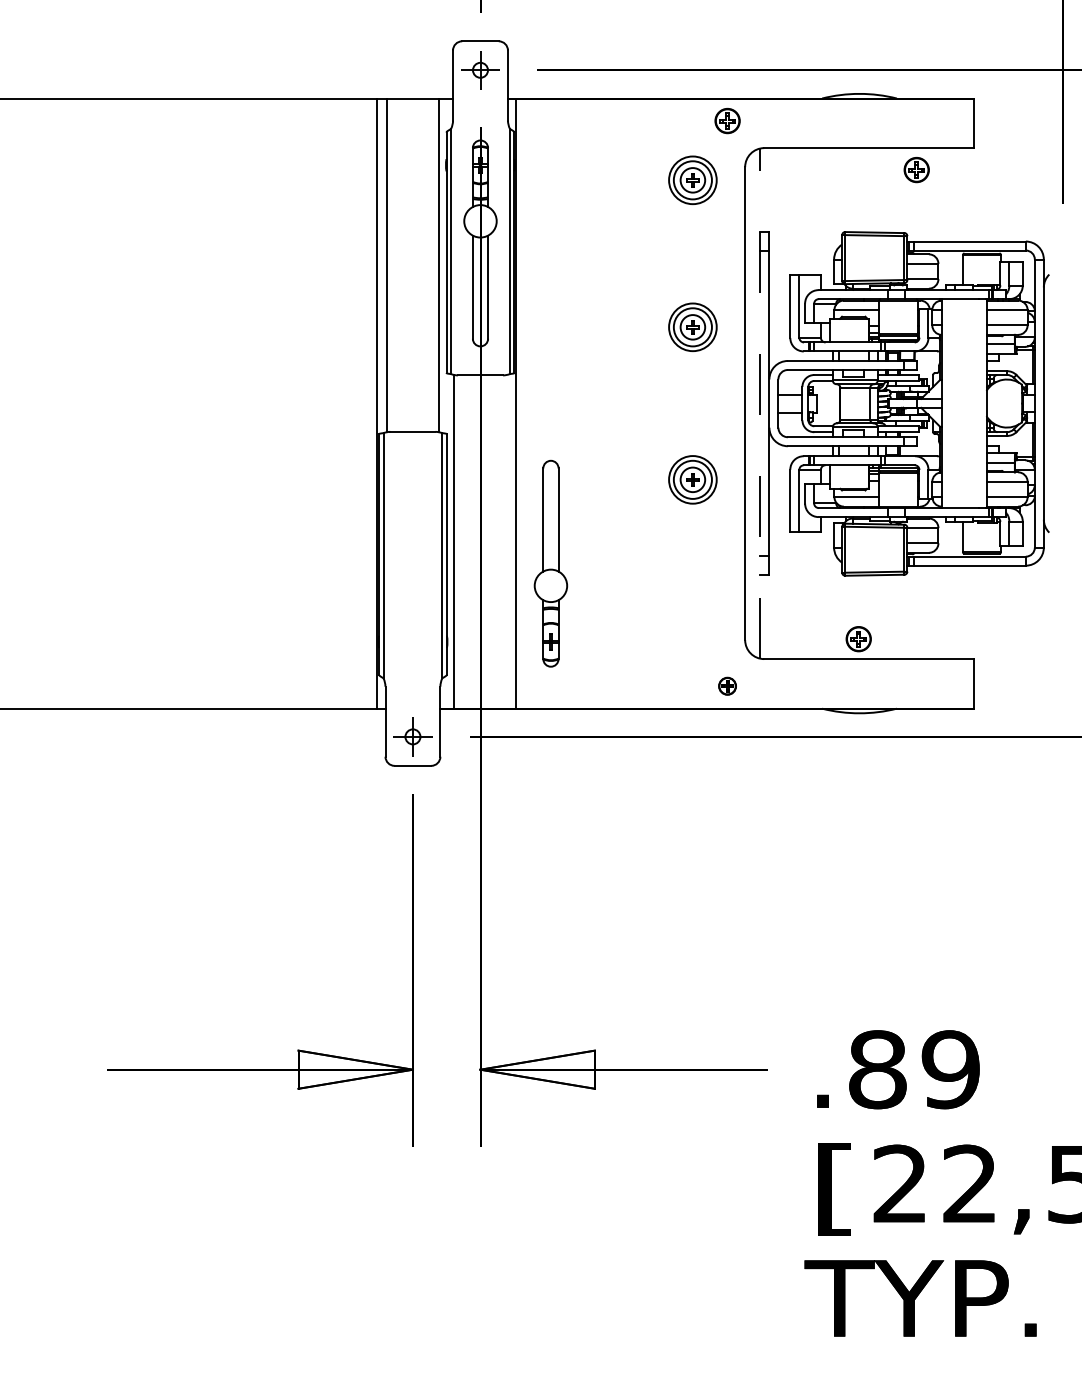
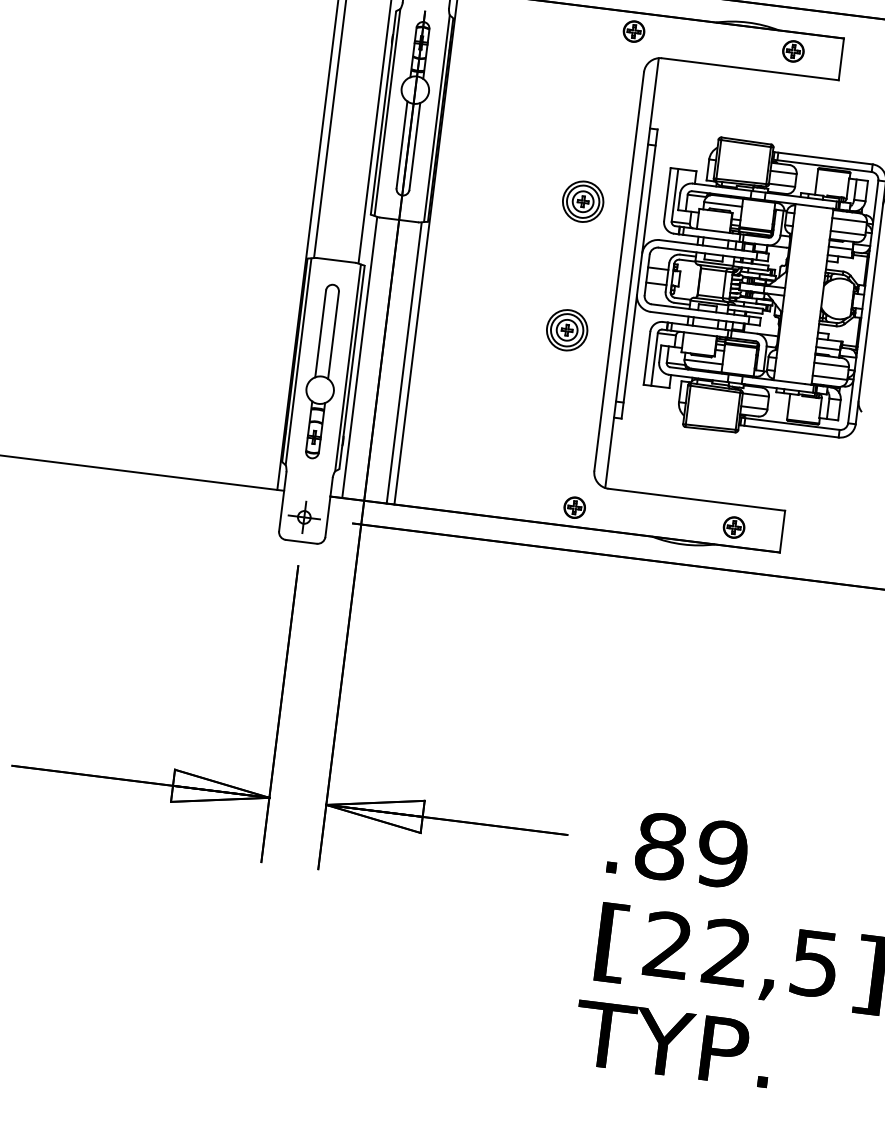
part: (916, 170) -> (793, 51), moved
part: (692, 179) -> (598, 77), removed
line: (760, 403) -> (632, 273), dashed -> solid
line: (507, 541) -> (404, 362), added
part: (550, 563) -> (322, 371), moved
part: (858, 639) -> (733, 527), moved
part: (727, 686) -> (574, 507), size x1.43

